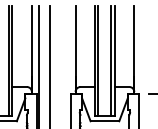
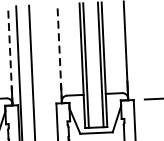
line: (31, 49) -> (9, 55), solid -> dashed
line: (75, 49) -> (59, 53), solid -> dashed

